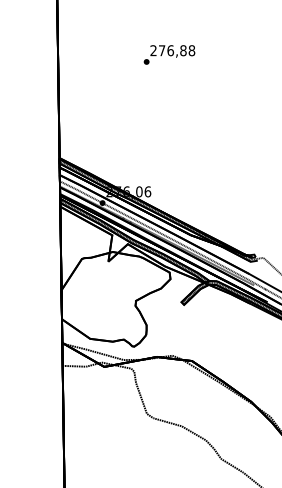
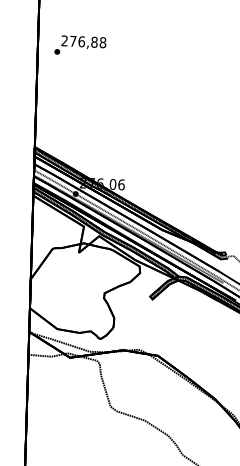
text: (169, 54) -> (80, 45), moved

